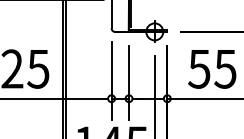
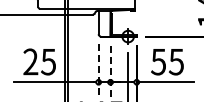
line: (111, 81) -> (98, 70), solid -> dashed
line: (128, 82) -> (110, 71), solid -> dashed

